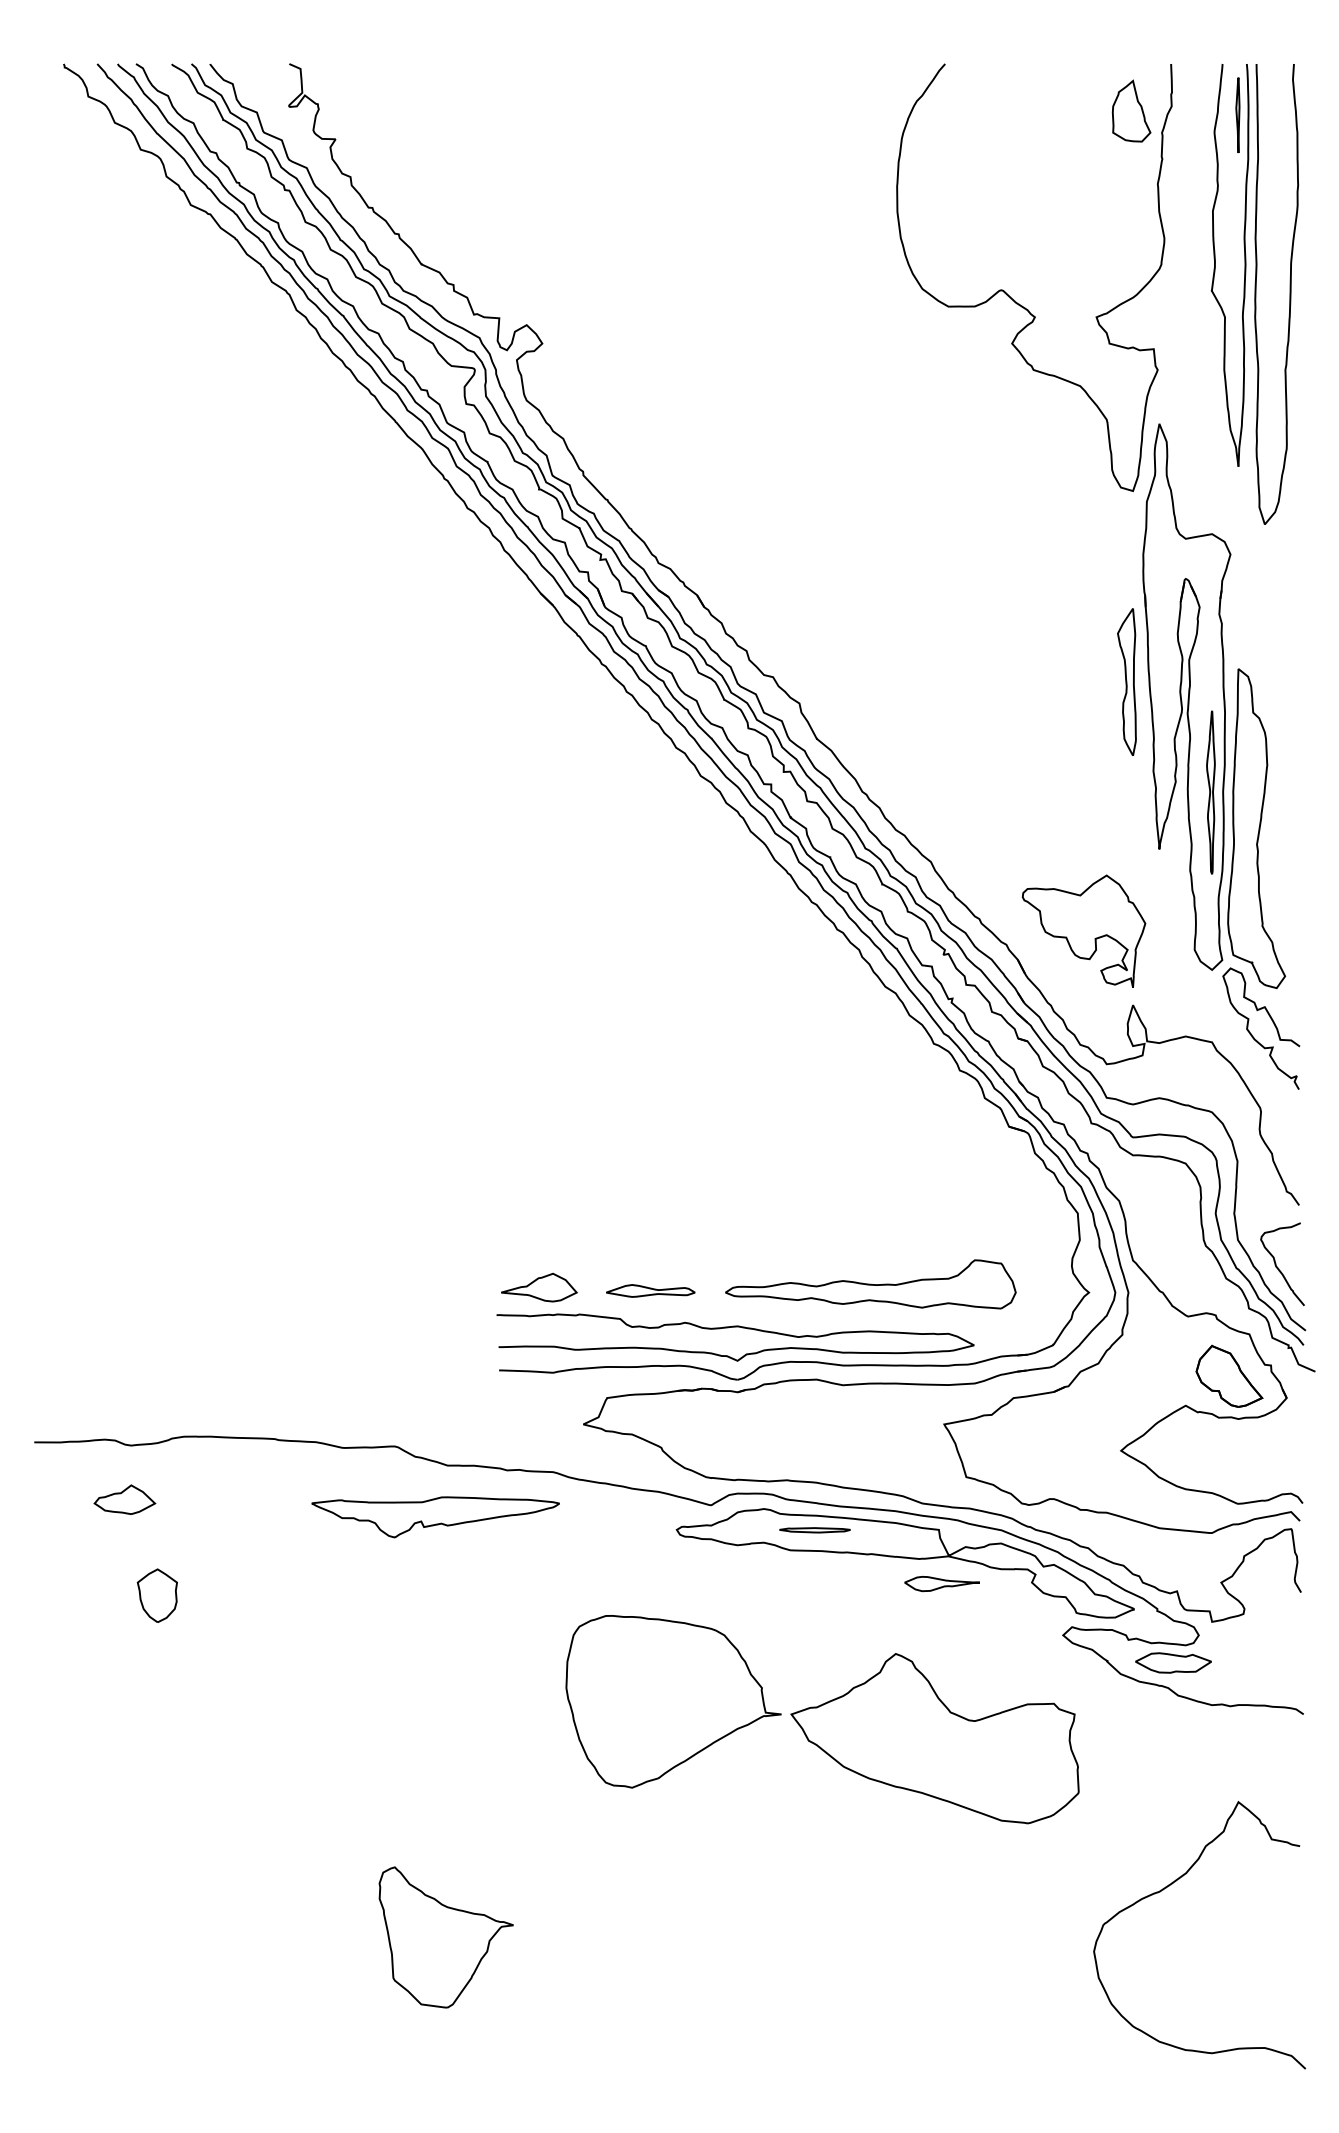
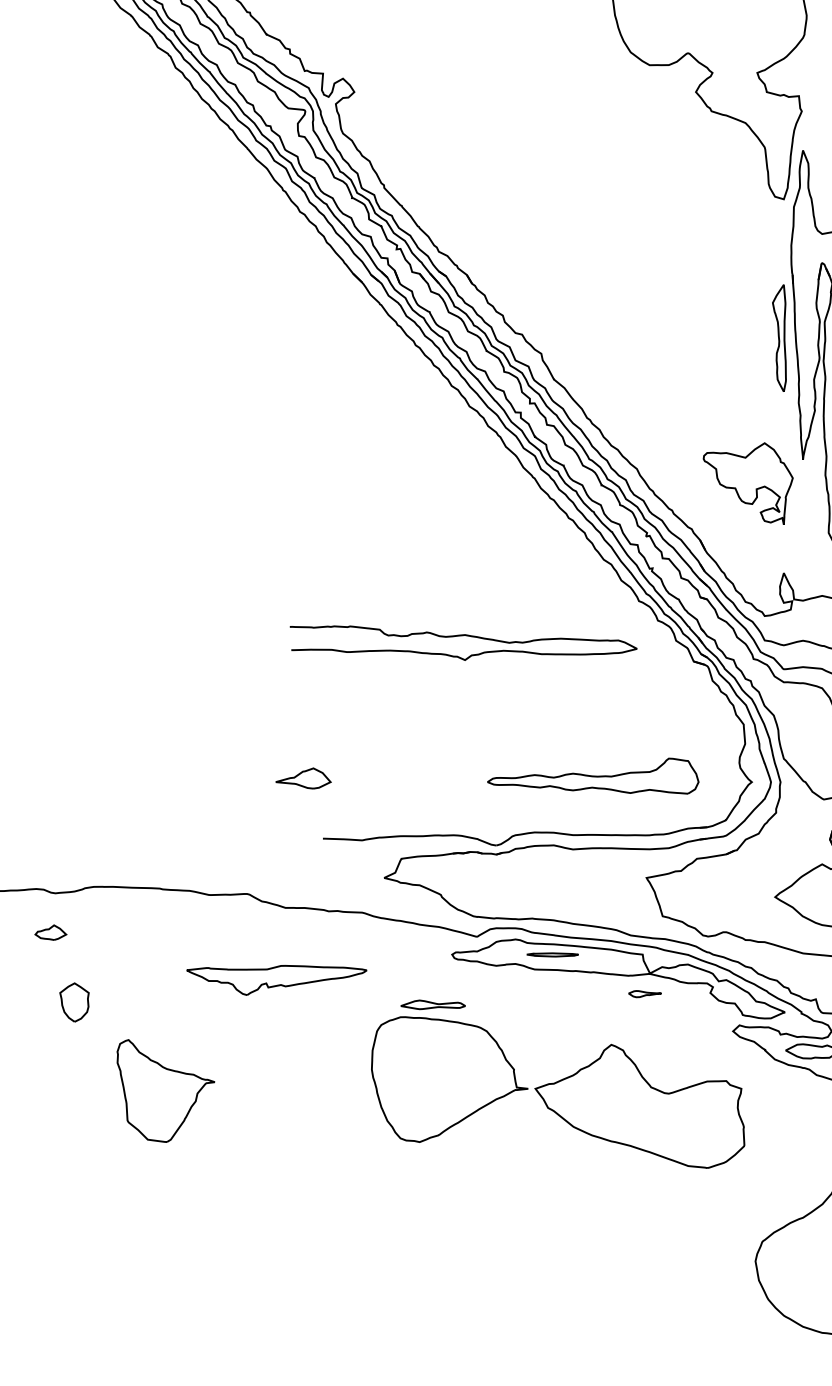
part: (1083, 930) -> (747, 483), moved
part: (539, 1287) -> (303, 778), moved
part: (650, 1290) -> (433, 1004), moved
curve: (735, 1327) -> (463, 635), moved
part: (124, 1499) -> (50, 932), size x0.7
part: (435, 1517) -> (276, 980), moved
part: (941, 1584) -> (644, 994), size x0.6
part: (445, 1937) -> (165, 1091), moved

